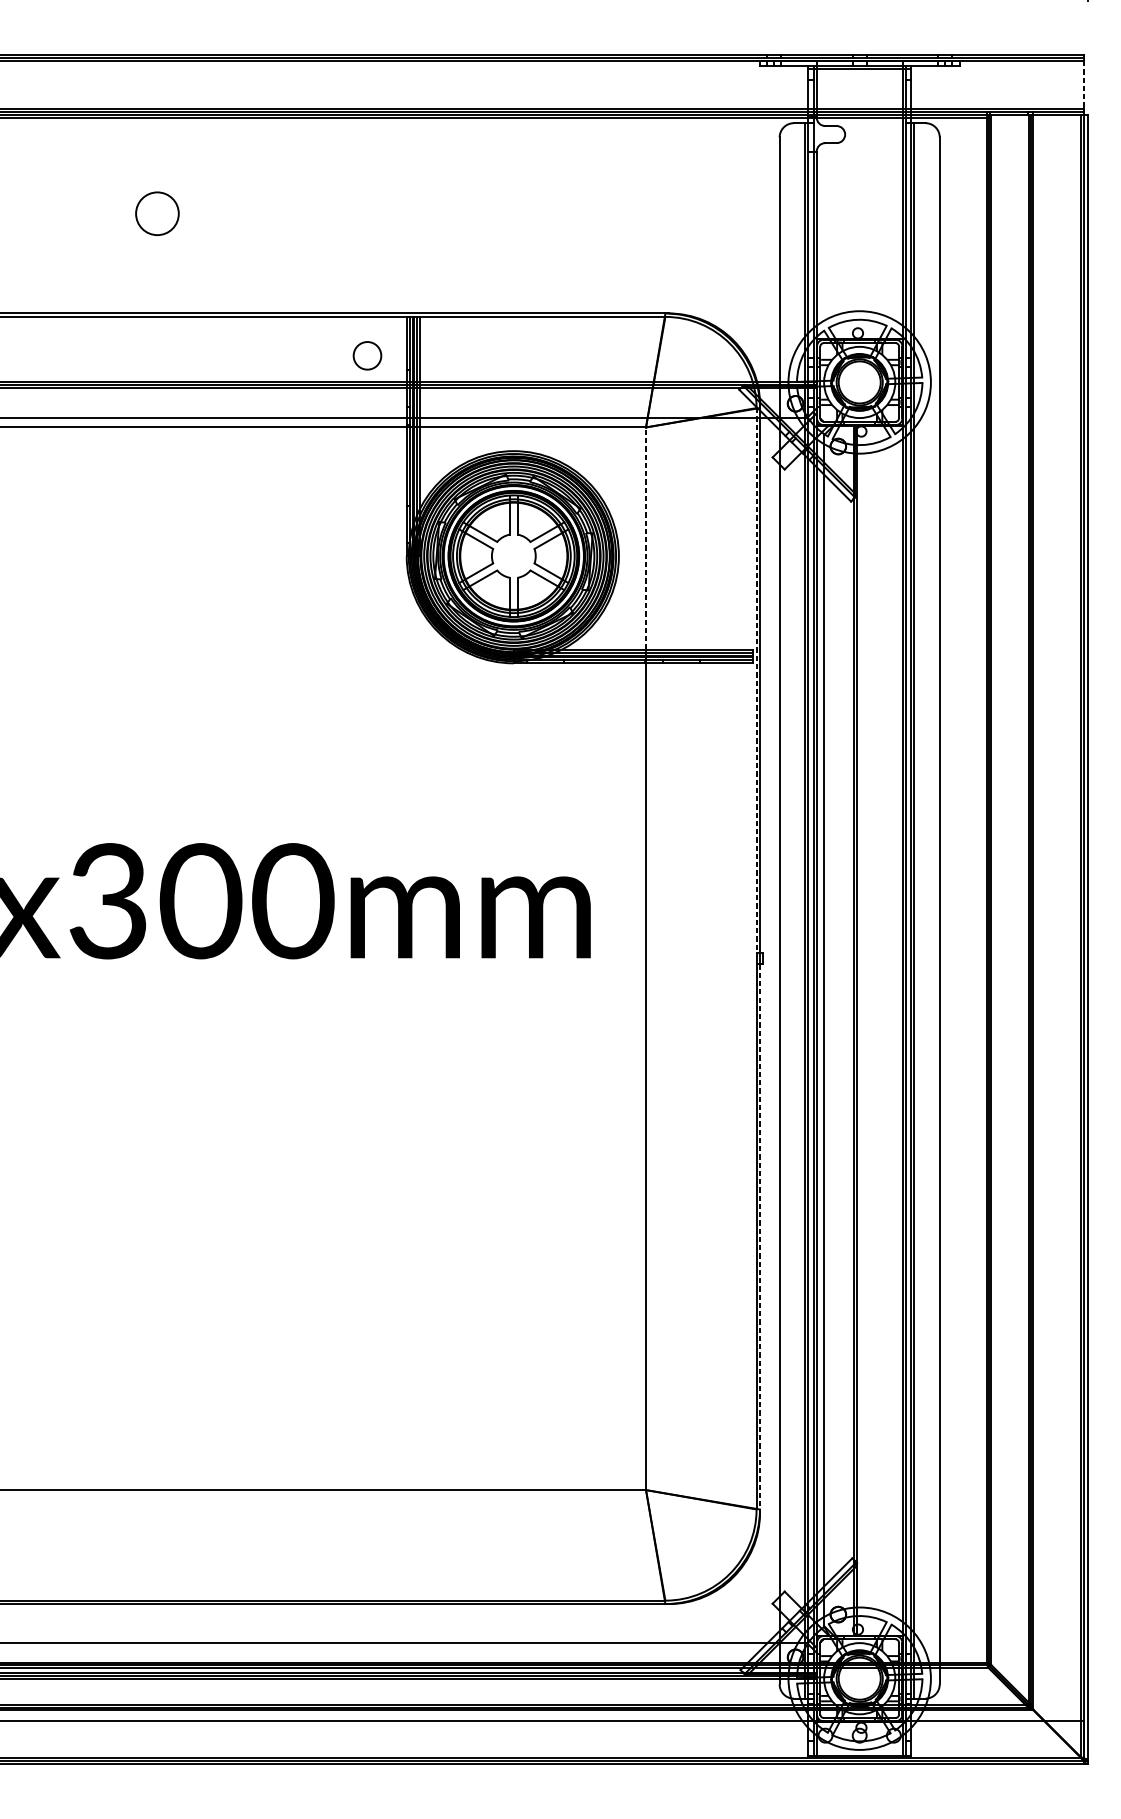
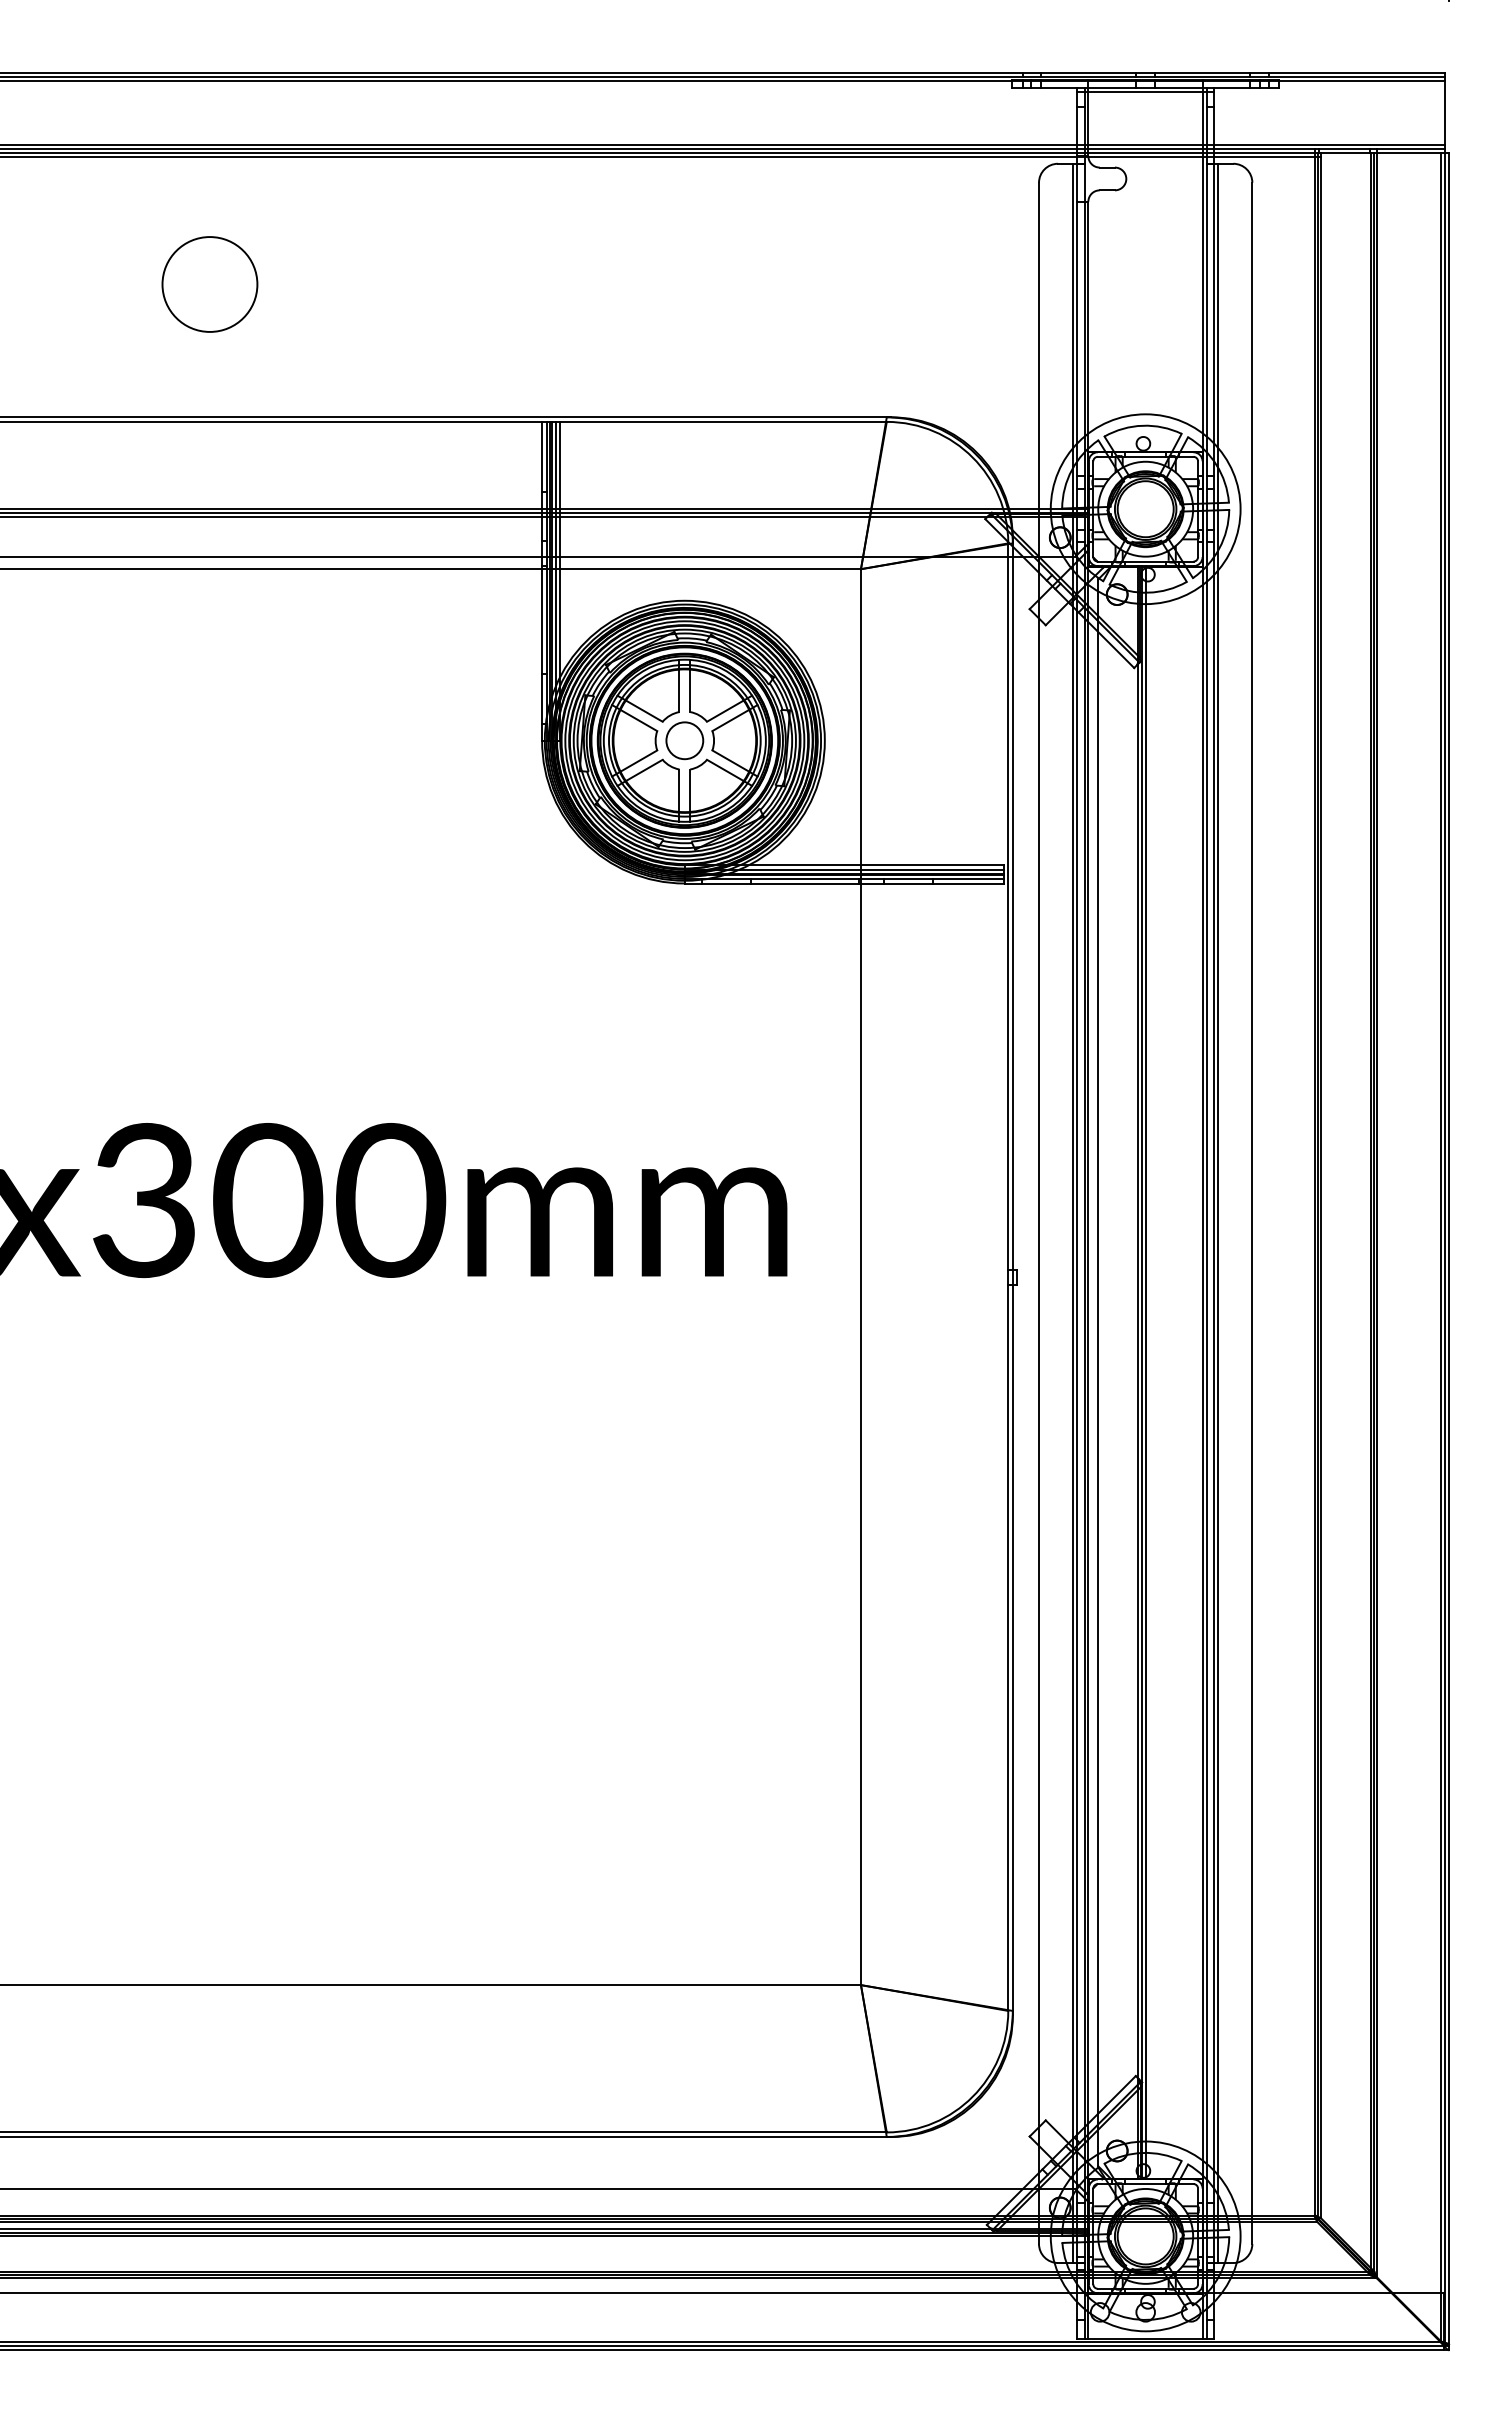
line: (1083, 84) -> (1444, 112), dashed -> solid
circle: (157, 213) -> (209, 284), size x1.67
circle: (367, 355) -> (684, 740), moved
line: (645, 538) -> (860, 716), dashed -> solid
line: (756, 680) -> (1008, 906), dashed -> solid
line: (859, 1030) -> (1145, 1372), added
line: (759, 1238) -> (1012, 1650), dashed -> solid

